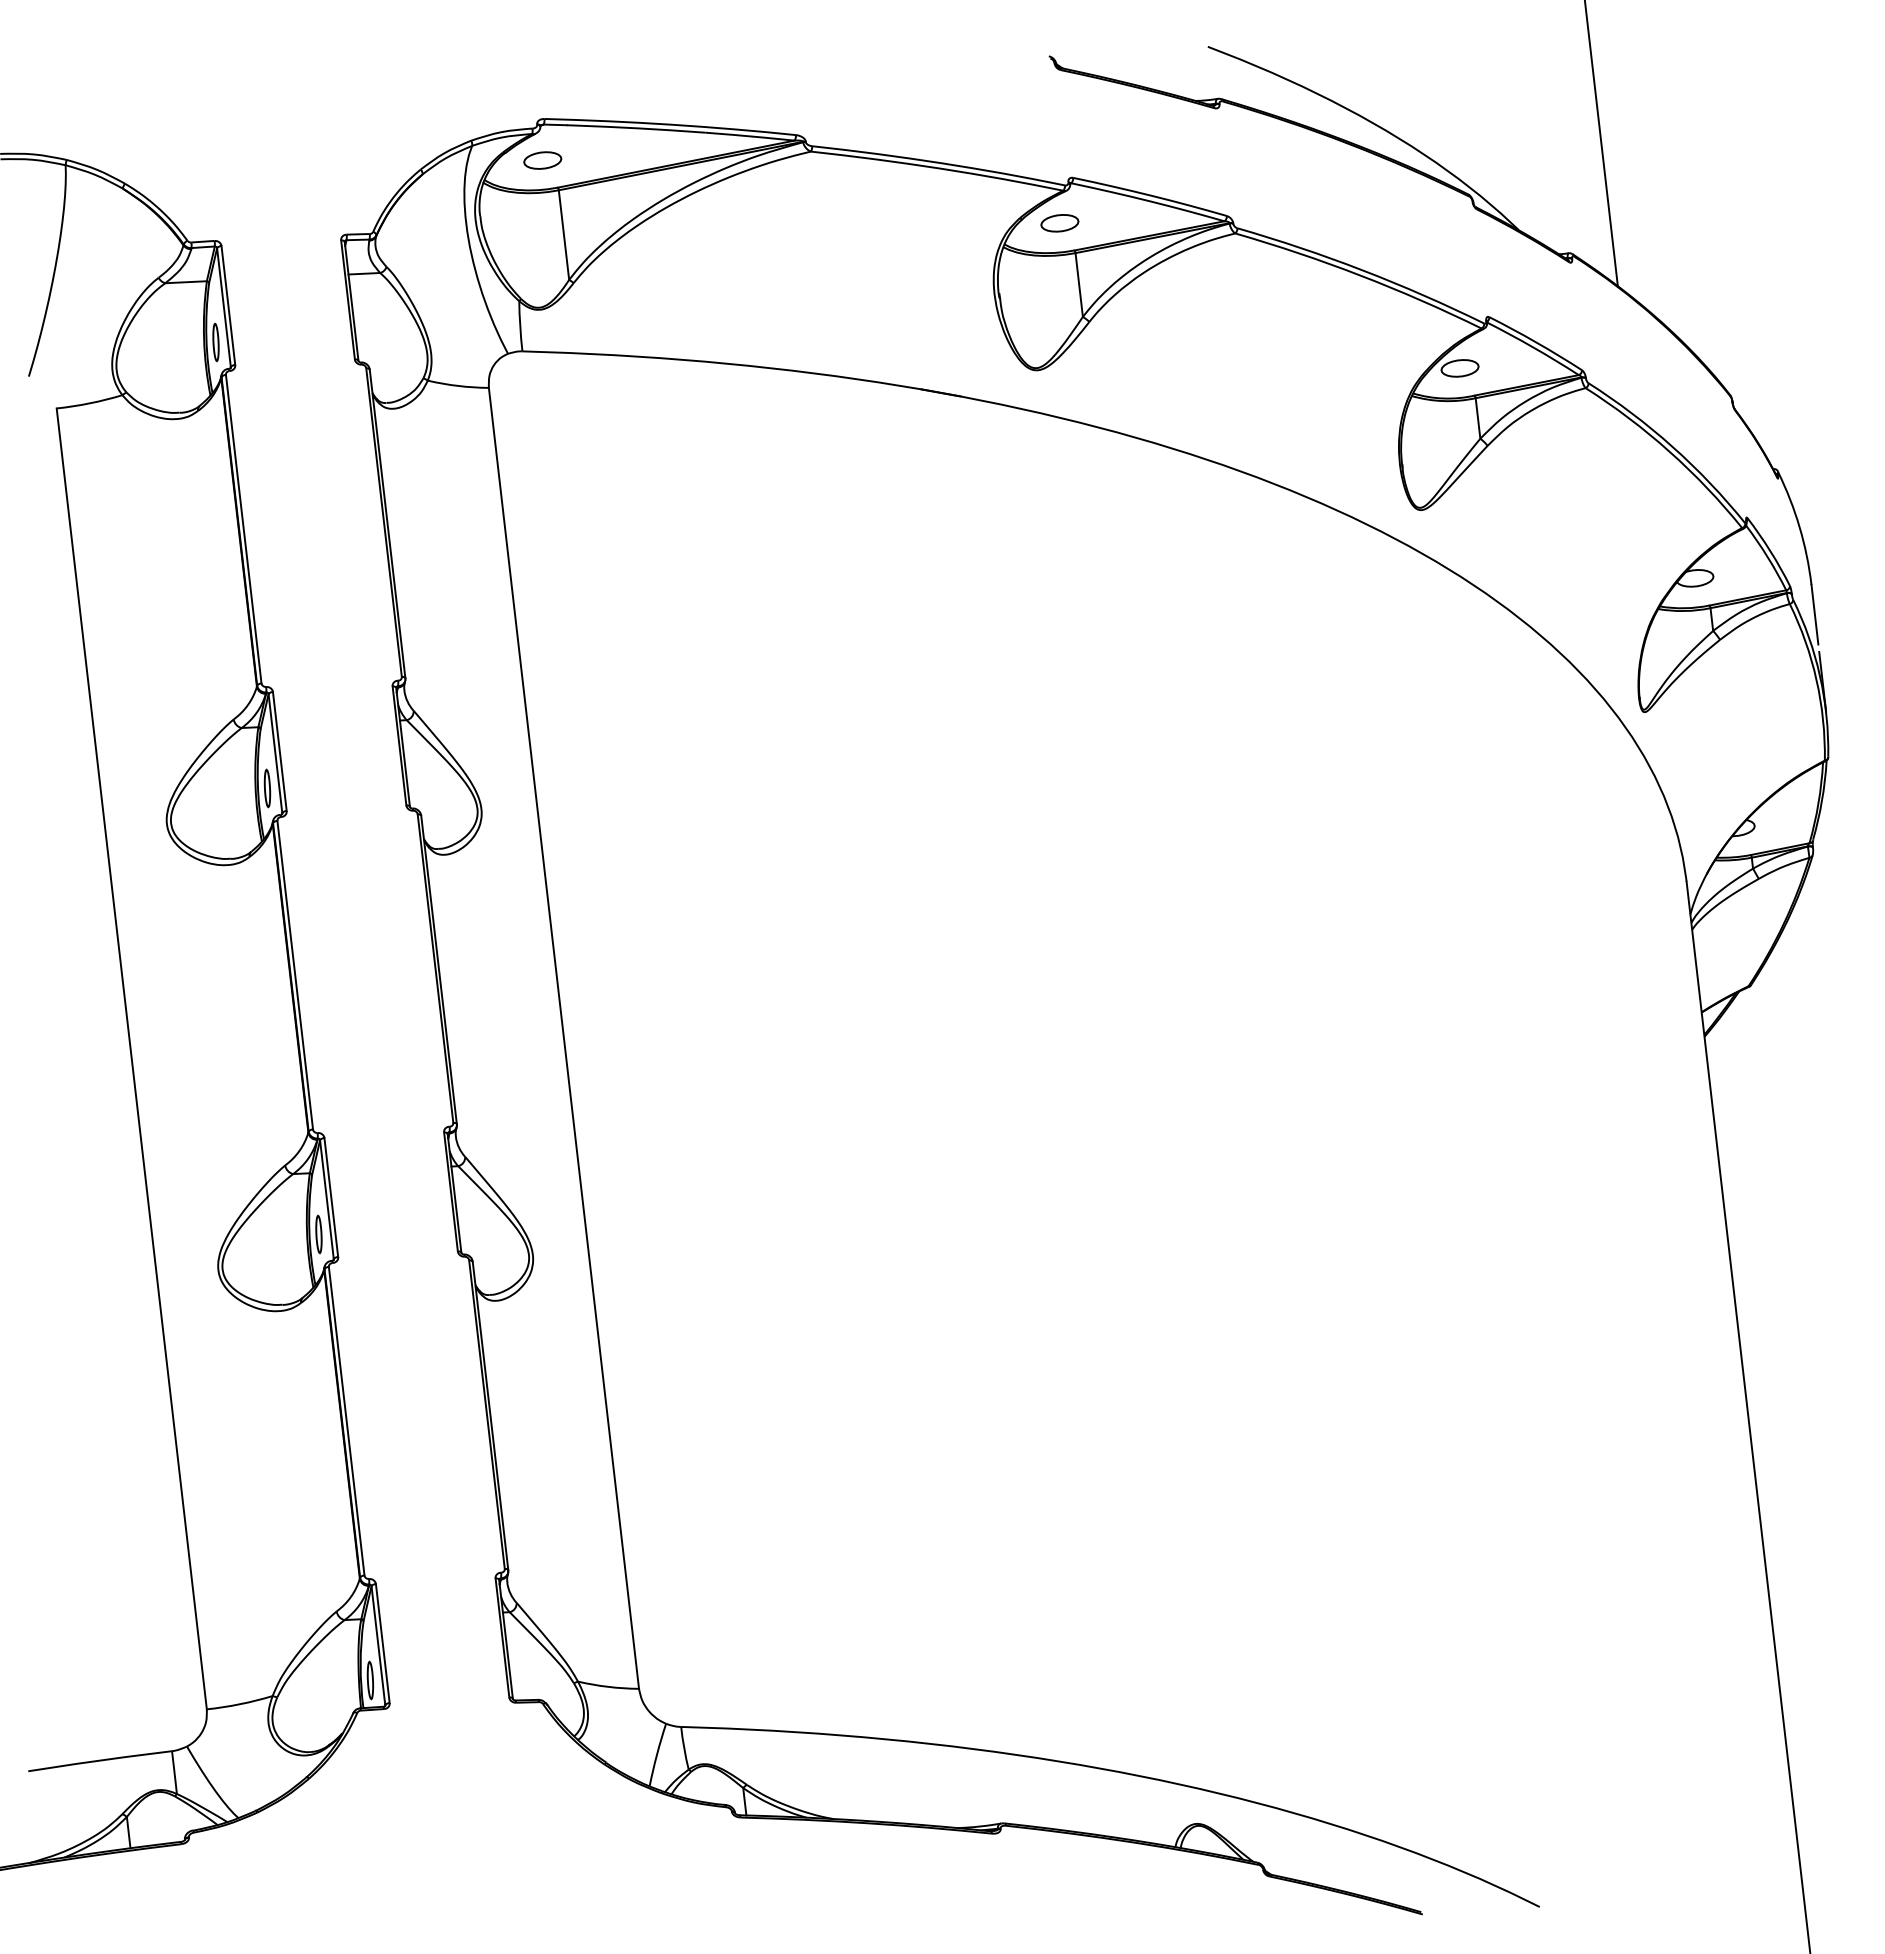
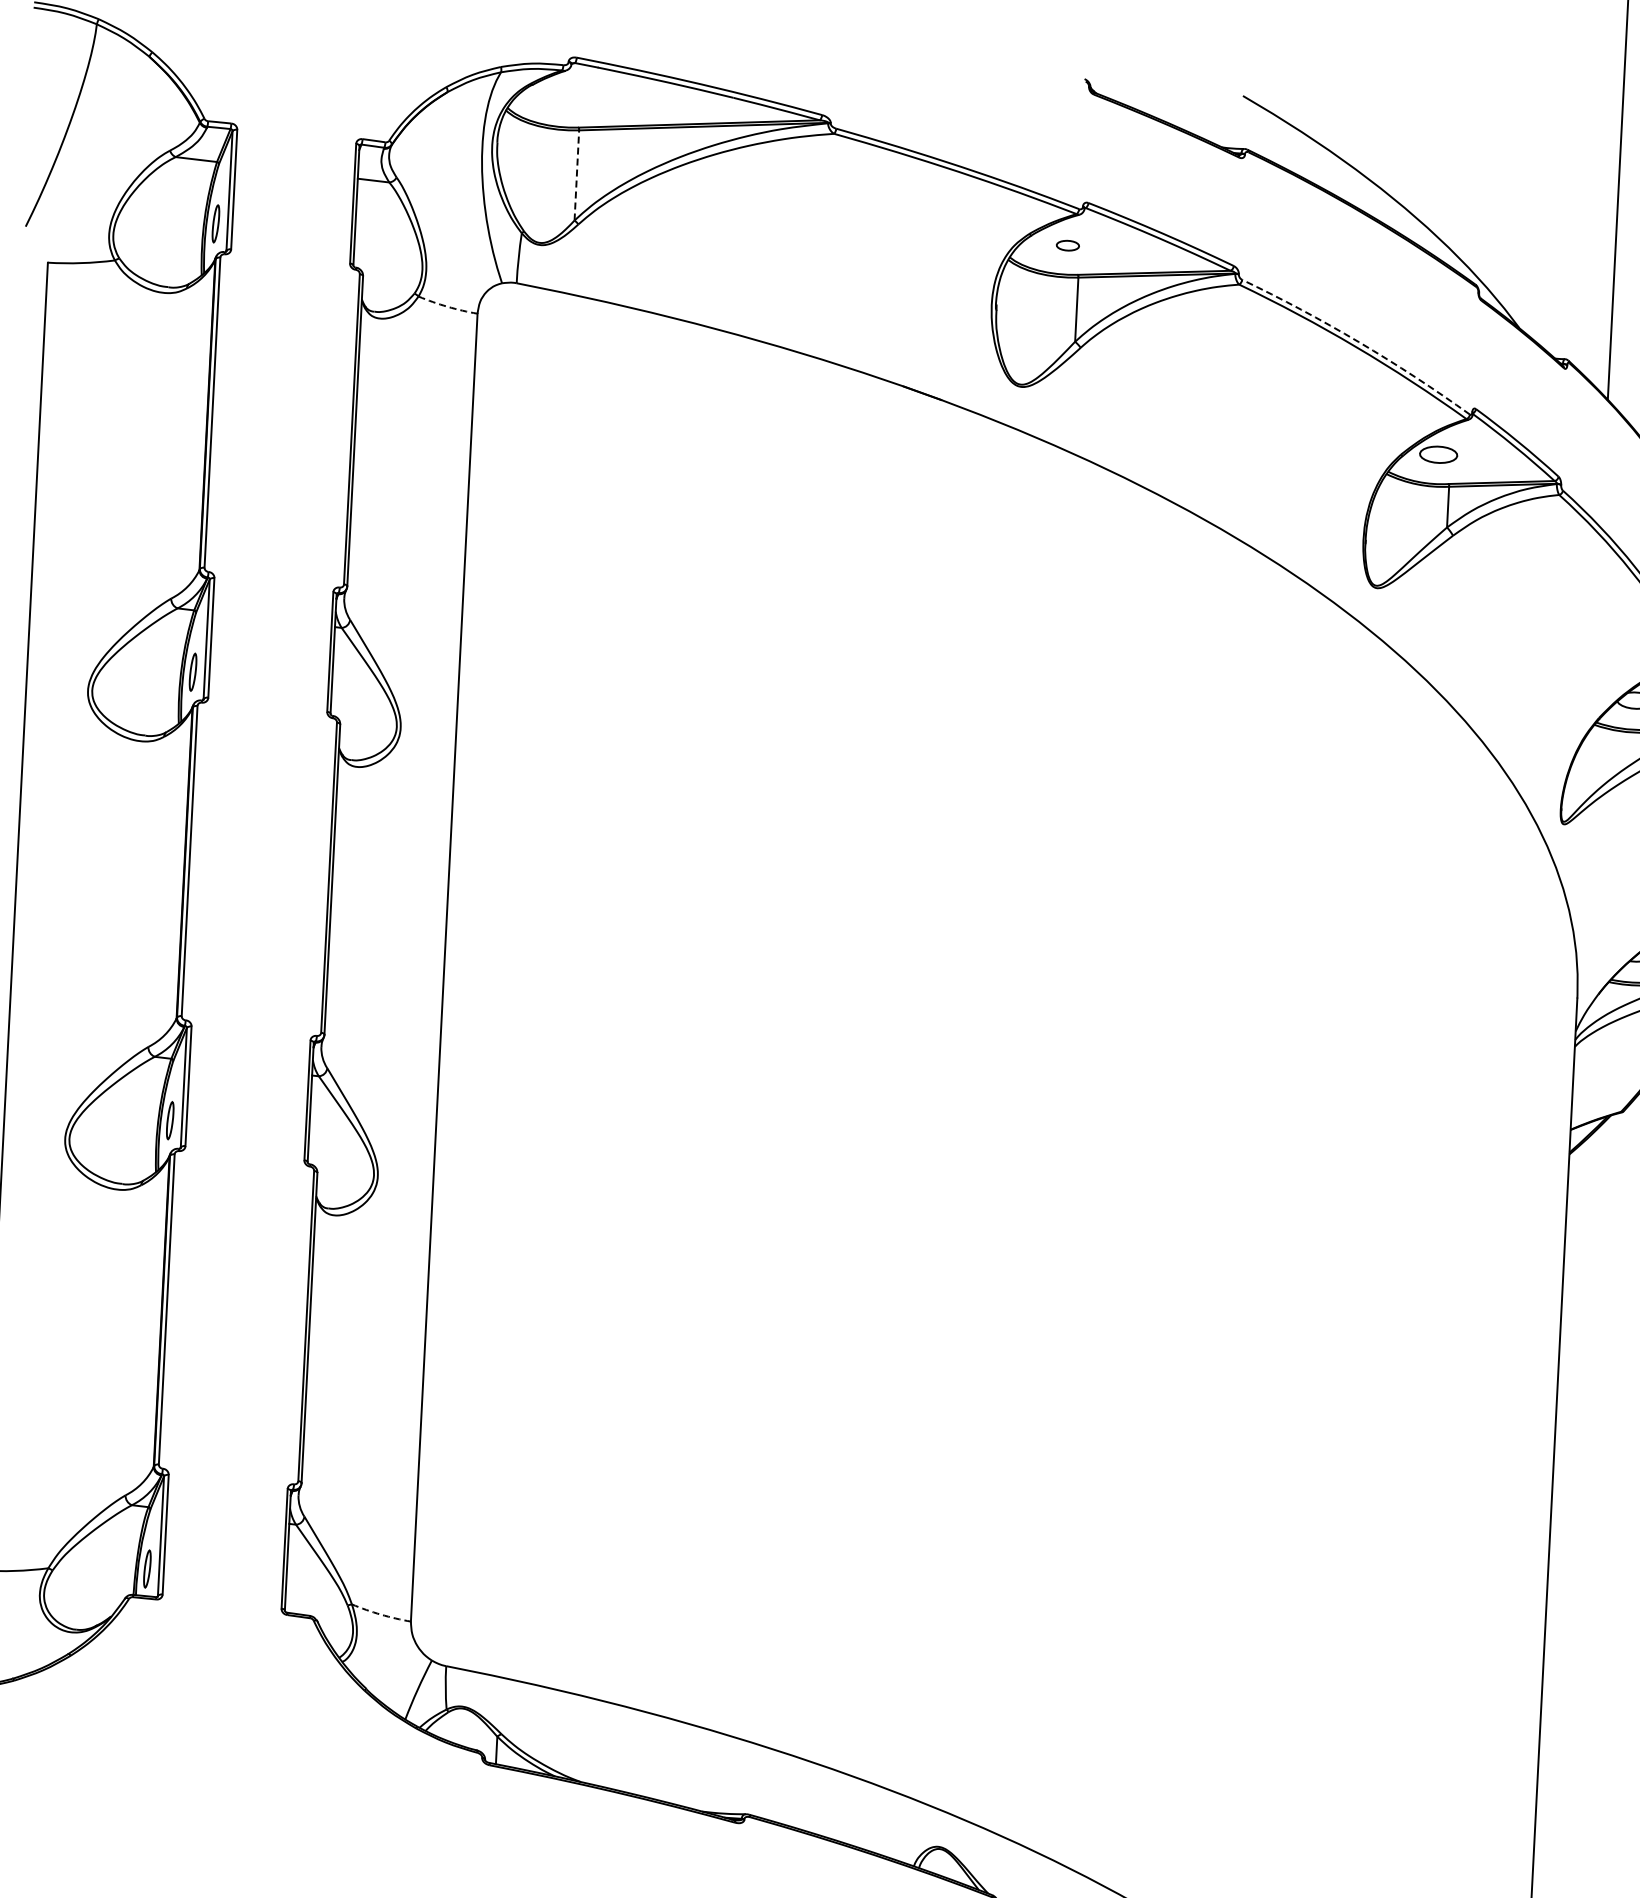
part: (542, 160) -> (567, 98), removed
part: (1059, 223) -> (1067, 245), size x0.6
line: (563, 234) -> (576, 174), solid -> dashed
arc: (1362, 270) -> (1358, 342), solid -> dashed
arc: (458, 385) -> (447, 306), solid -> dashed
arc: (608, 1686) -> (381, 1614), solid -> dashed

